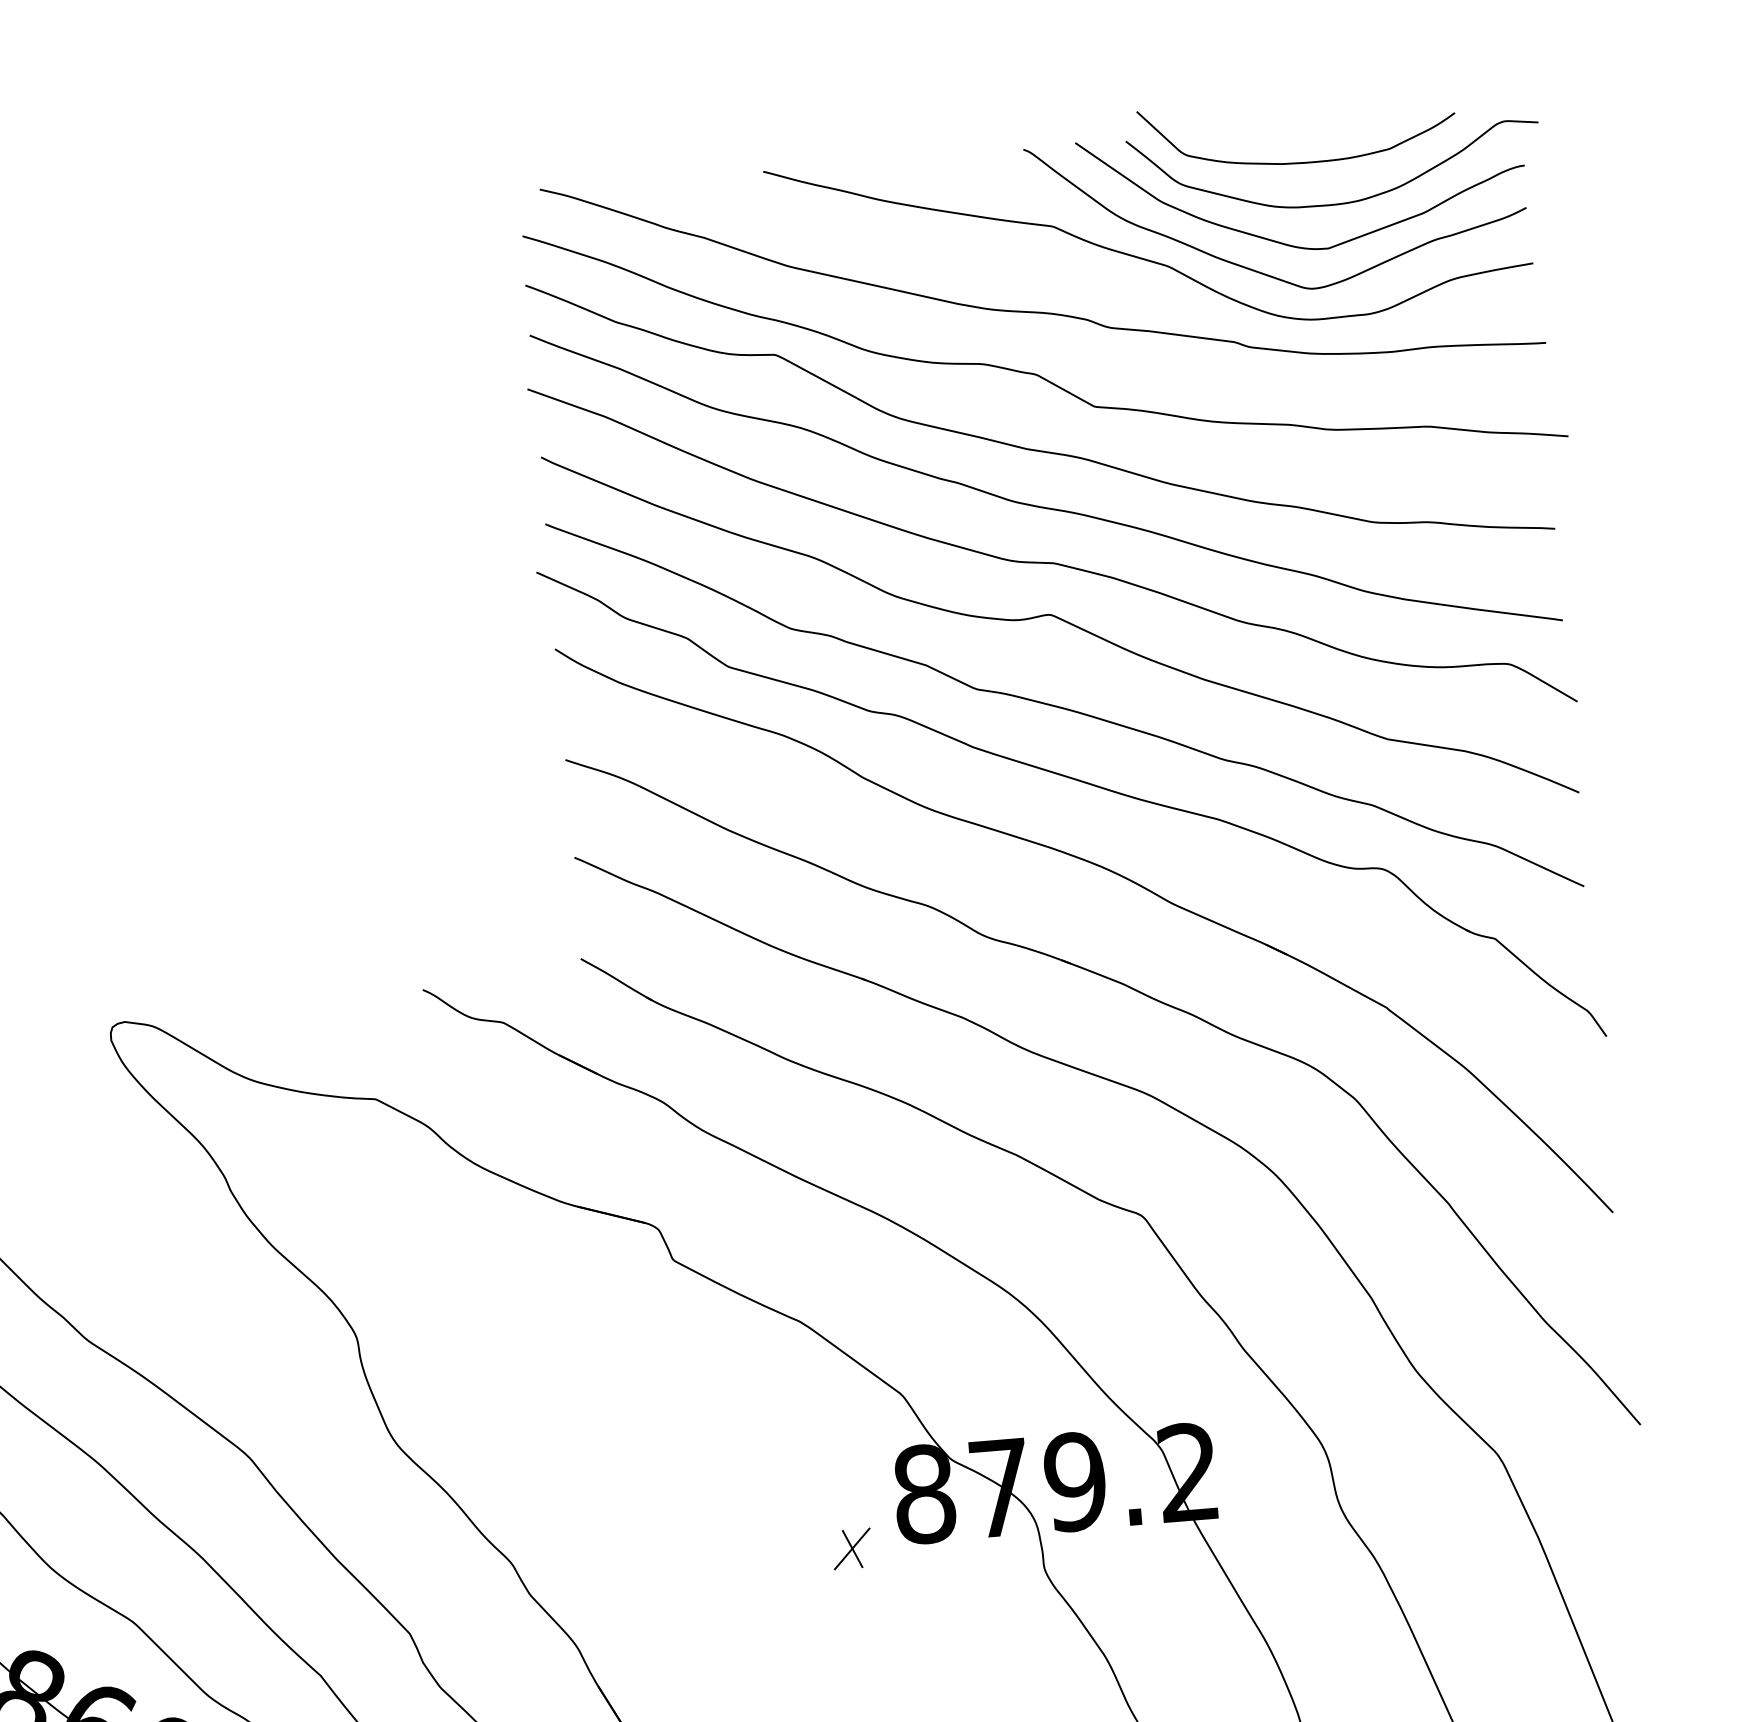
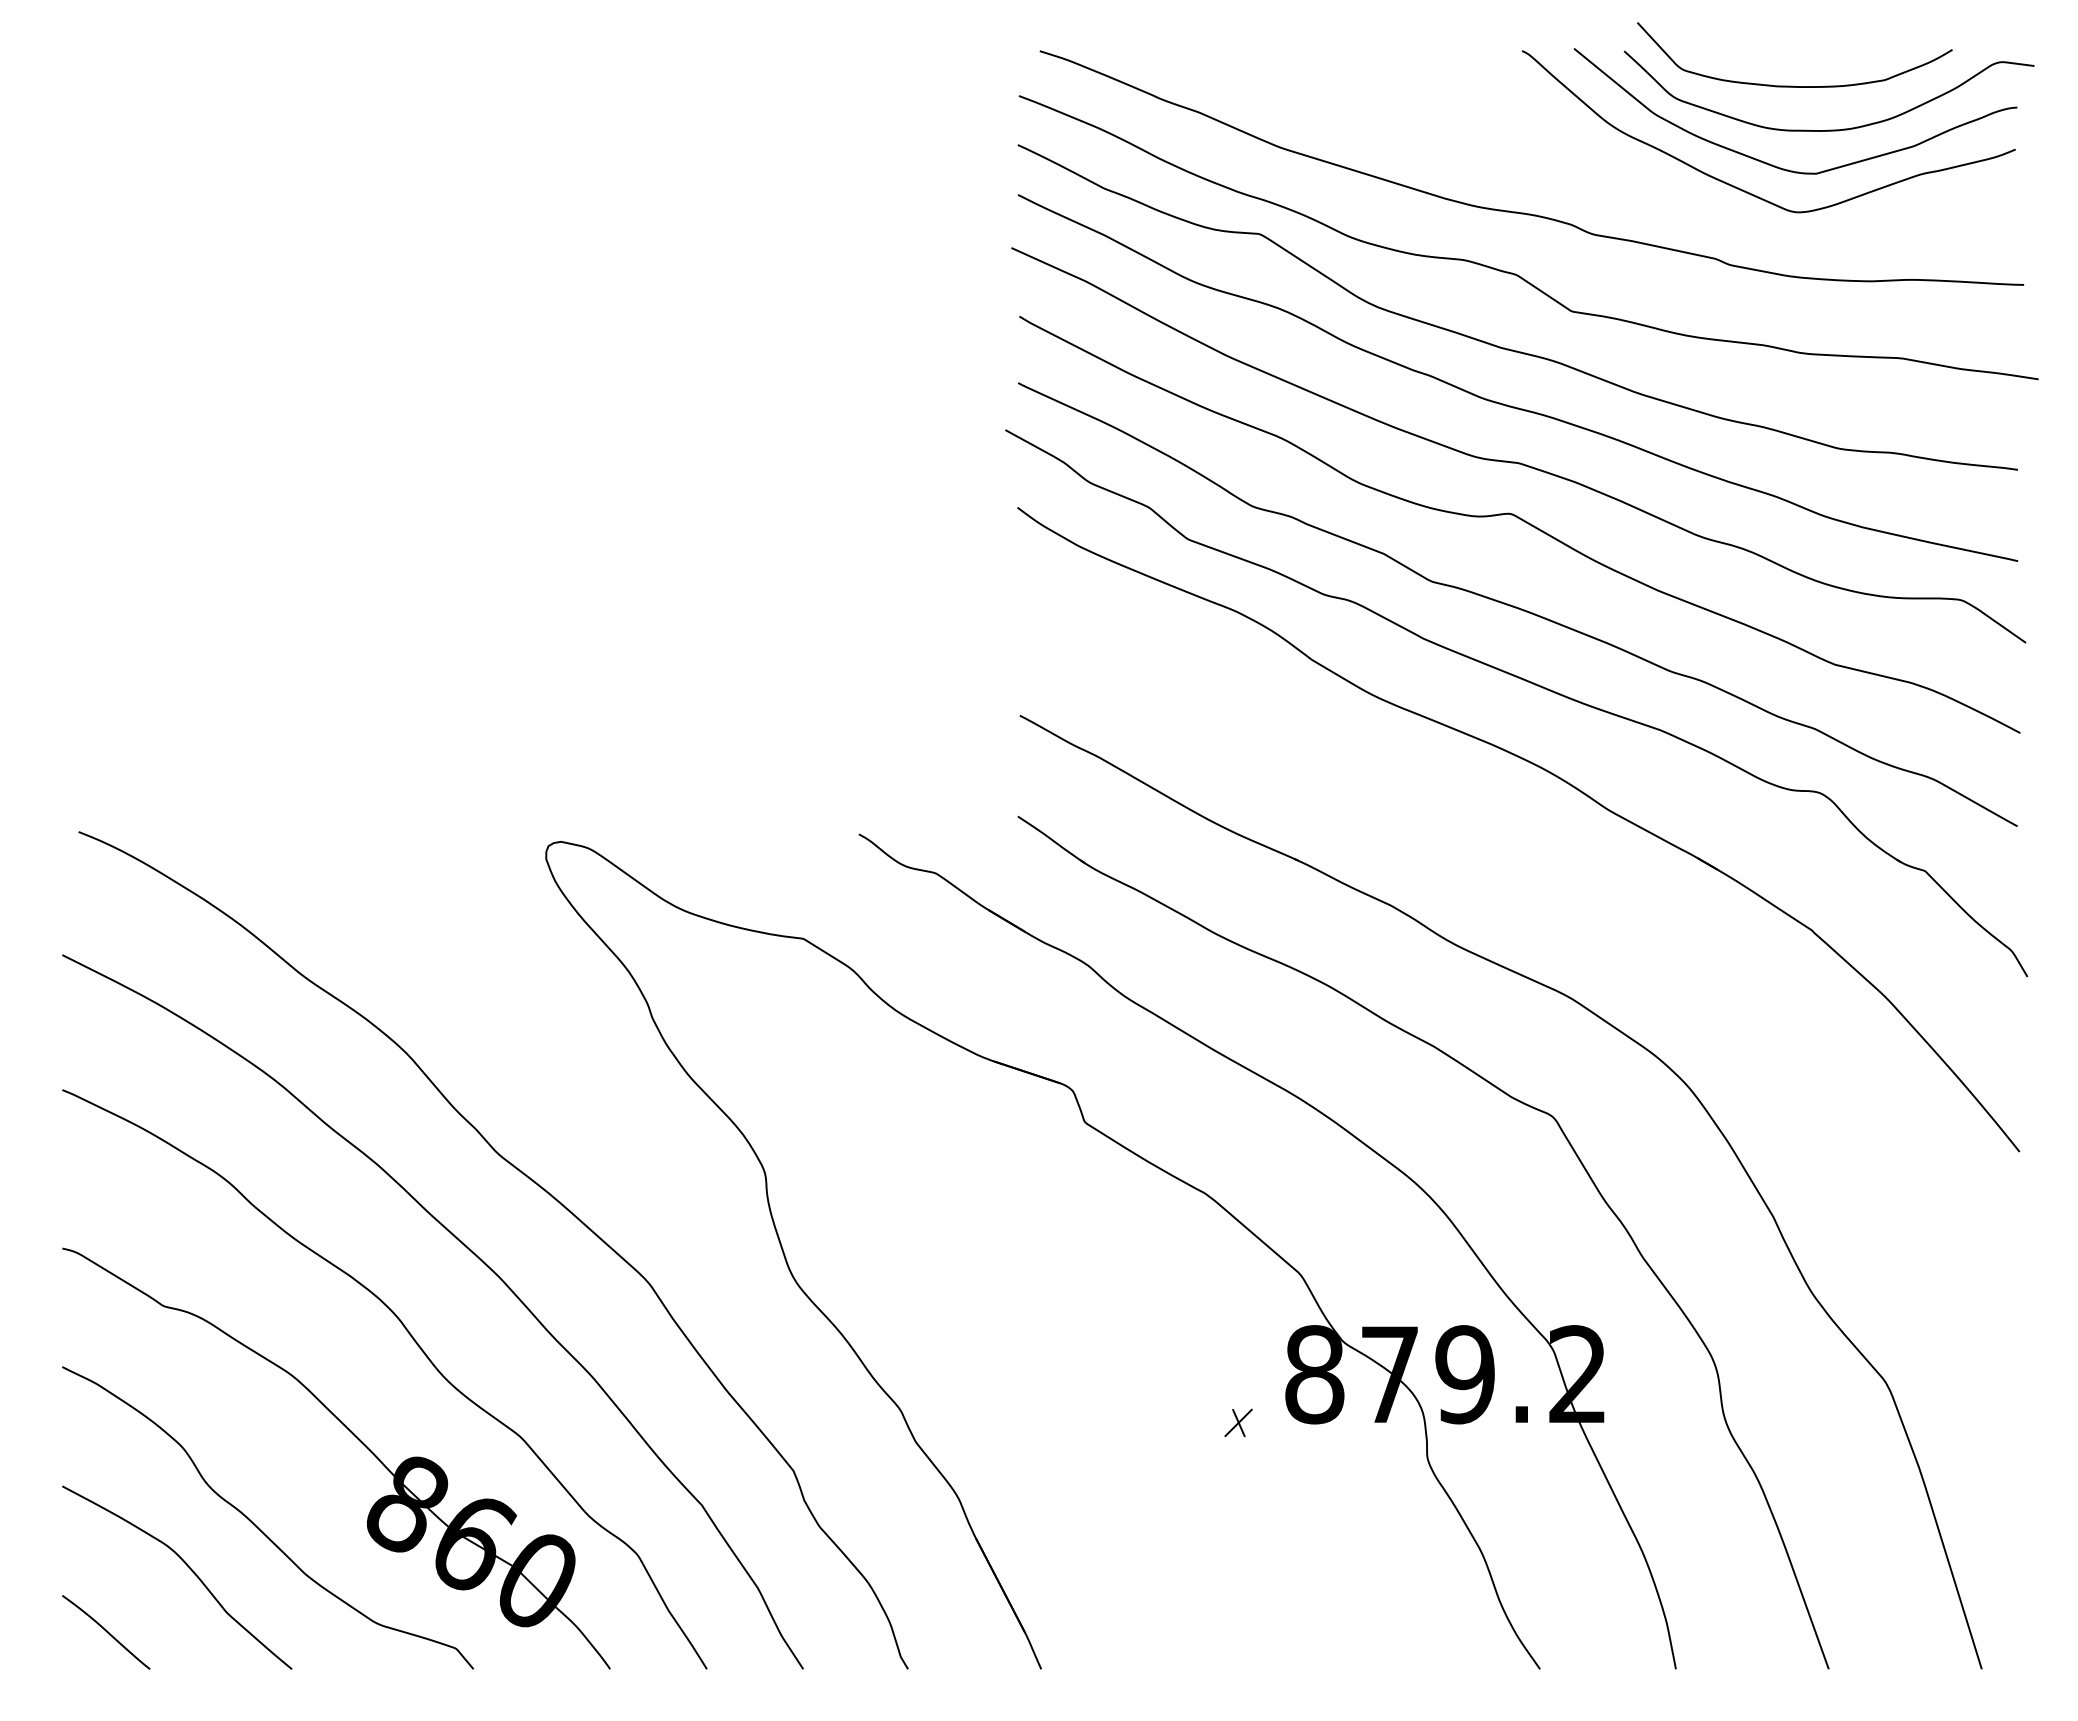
curve: (1144, 258) -> (1633, 168), removed
part: (1149, 998) -> (1577, 901), removed
part: (852, 1548) -> (1238, 1422), size x0.7

